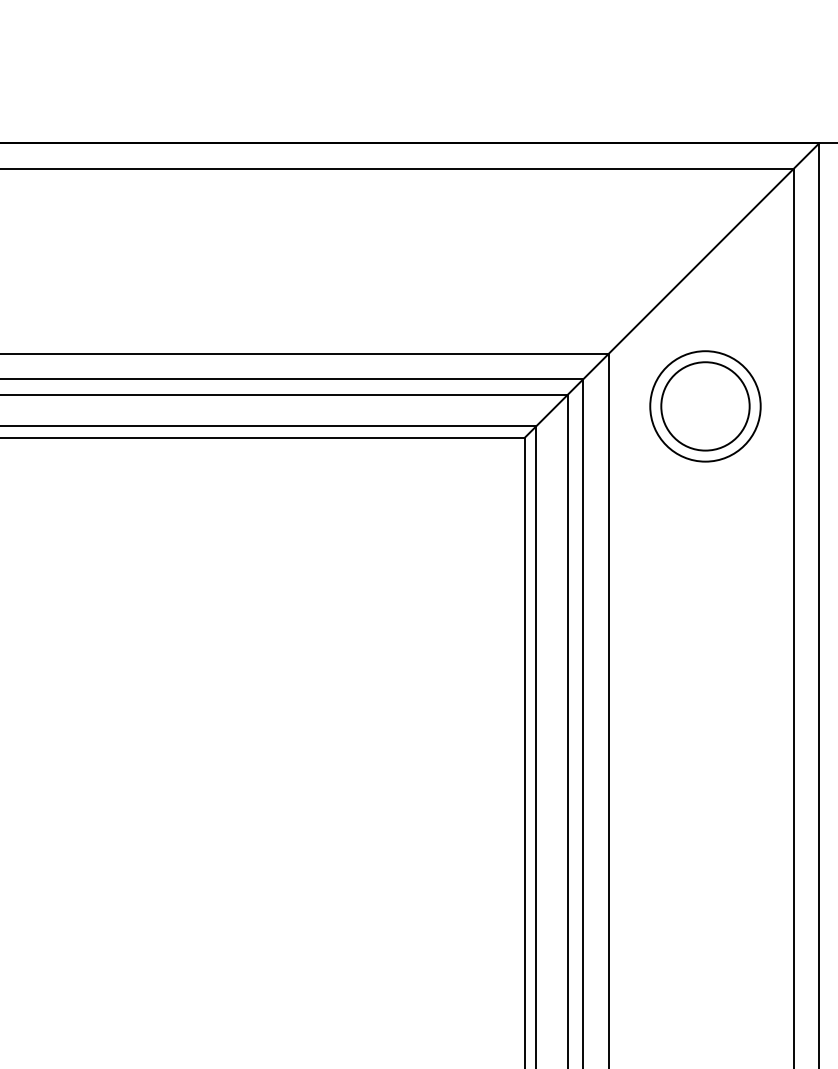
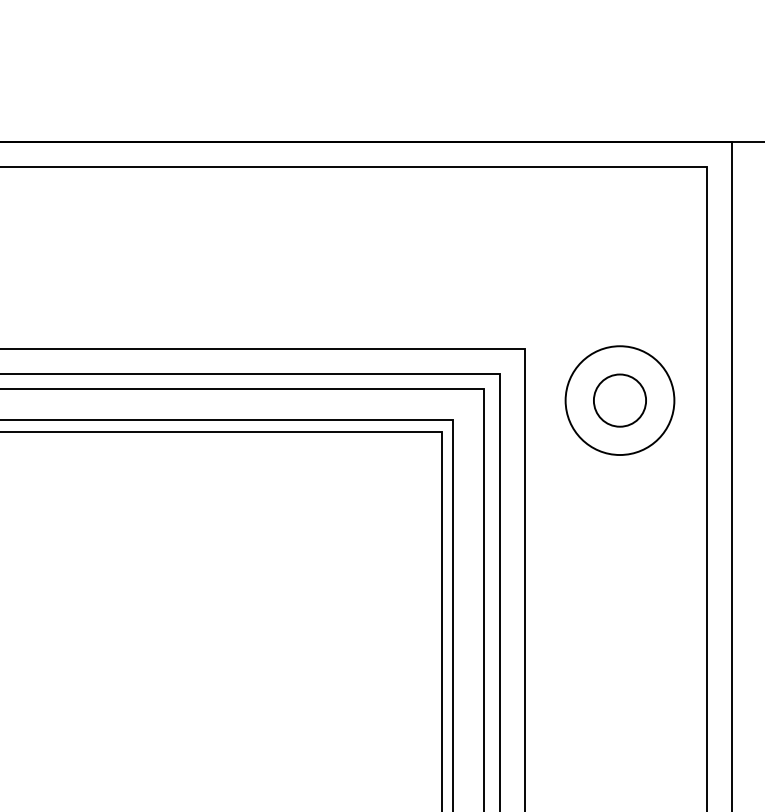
line: (671, 290) -> (586, 286), removed
circle: (705, 406) -> (620, 400), size x0.6

